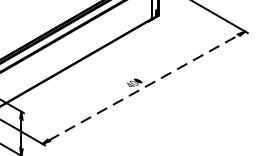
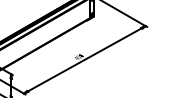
line: (145, 87) -> (85, 59), dashed -> solid

